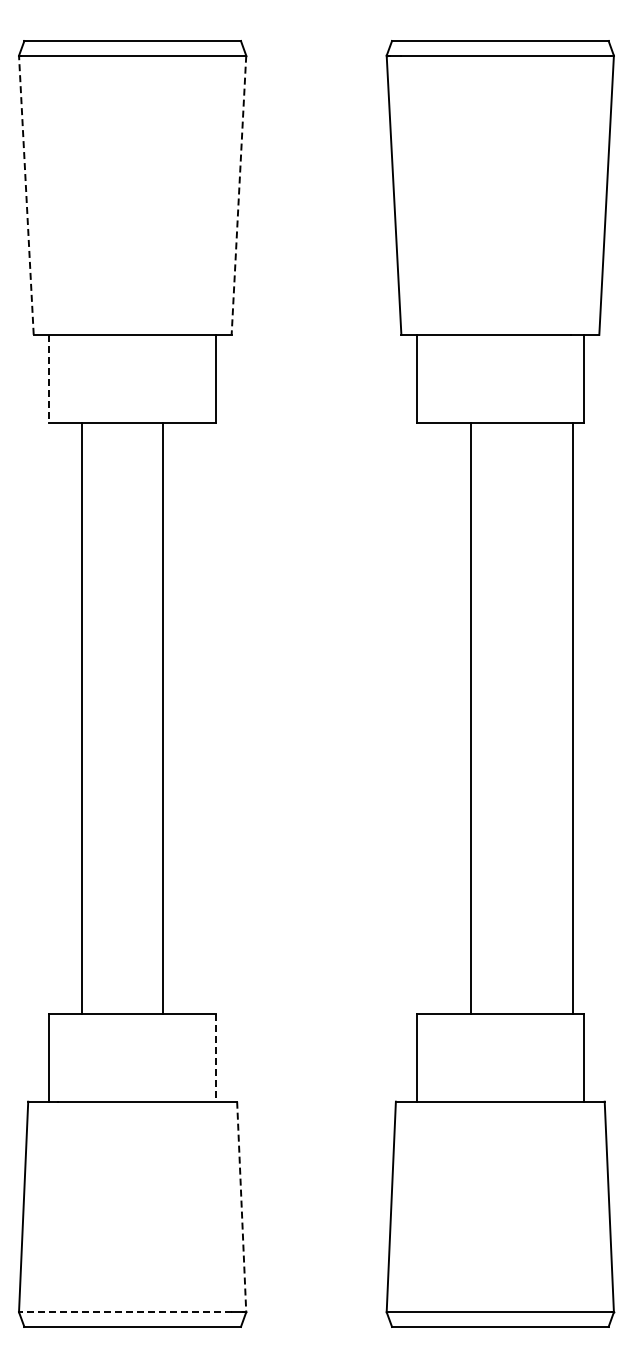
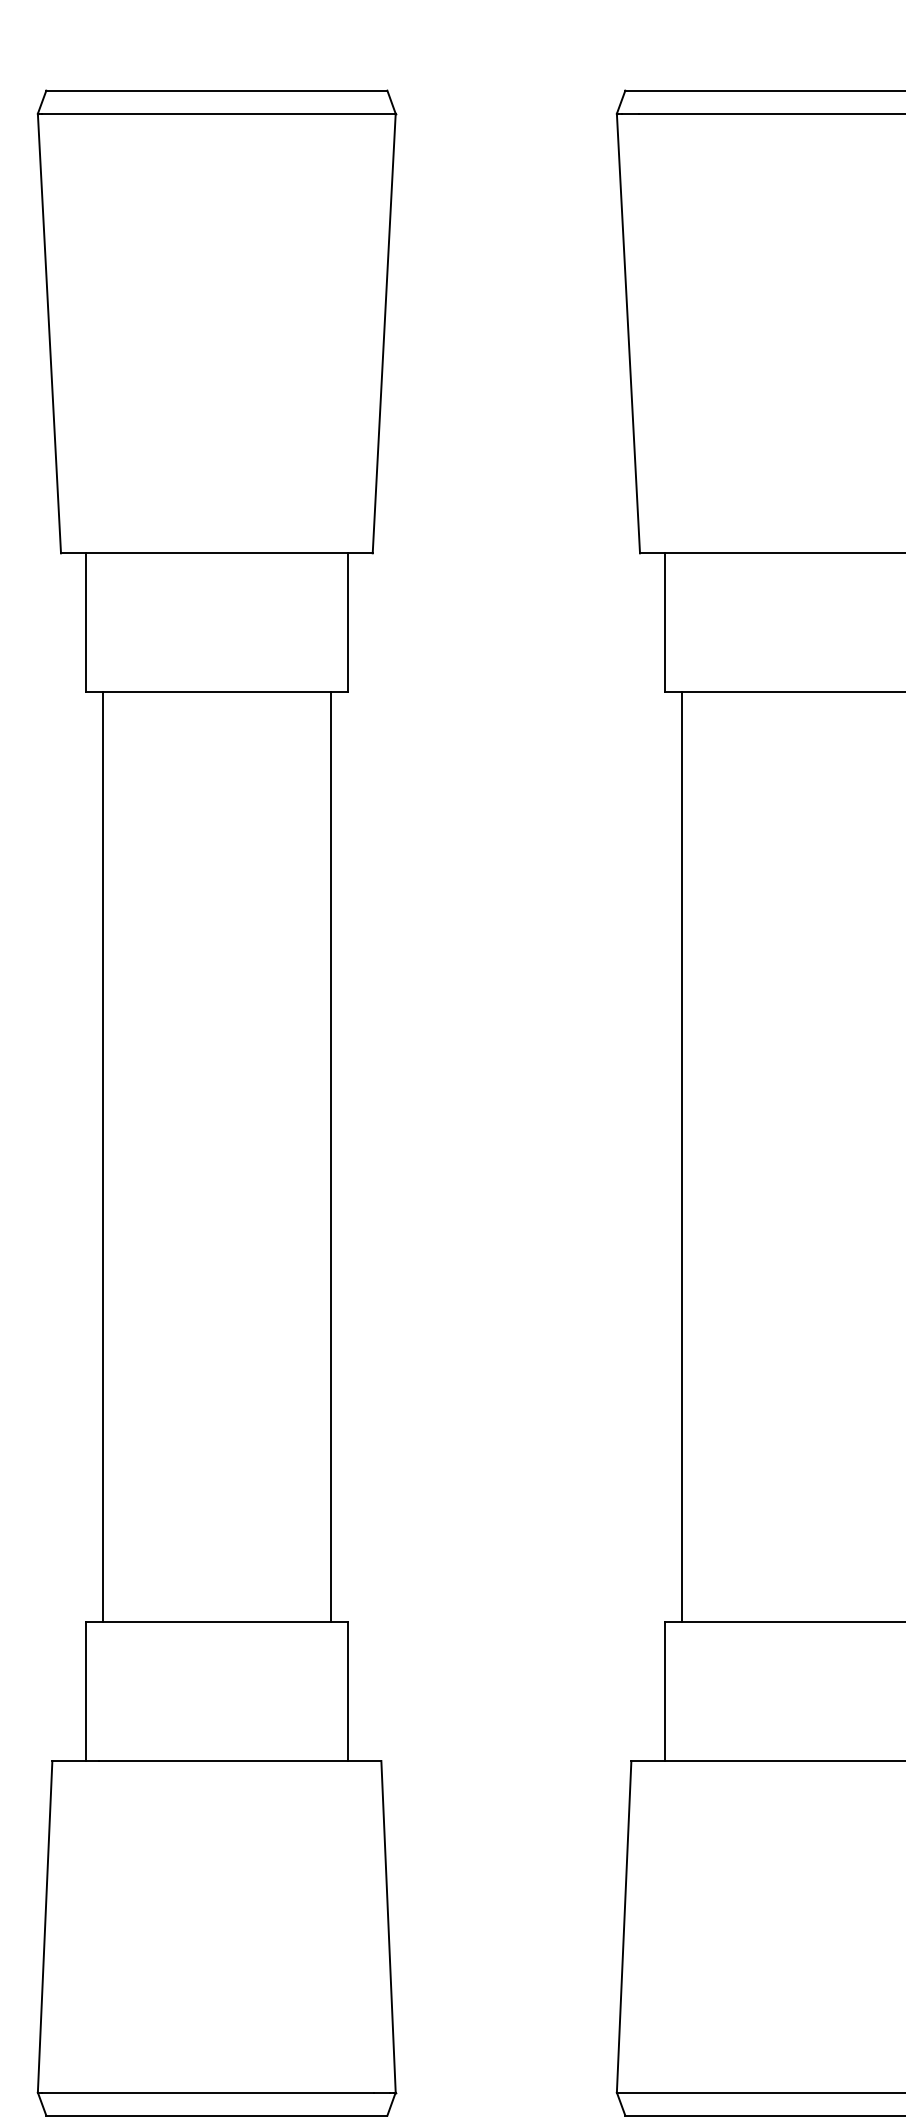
line: (26, 195) -> (49, 333), dashed -> solid
line: (238, 195) -> (383, 333), dashed -> solid
line: (49, 379) -> (85, 623), dashed -> solid
line: (82, 717) -> (103, 1155), moved
line: (163, 717) -> (331, 1155), moved
line: (470, 717) -> (681, 1155), moved
line: (215, 1058) -> (347, 1692), dashed -> solid
line: (241, 1207) -> (388, 1927), dashed -> solid
line: (126, 1312) -> (207, 2092), dashed -> solid

